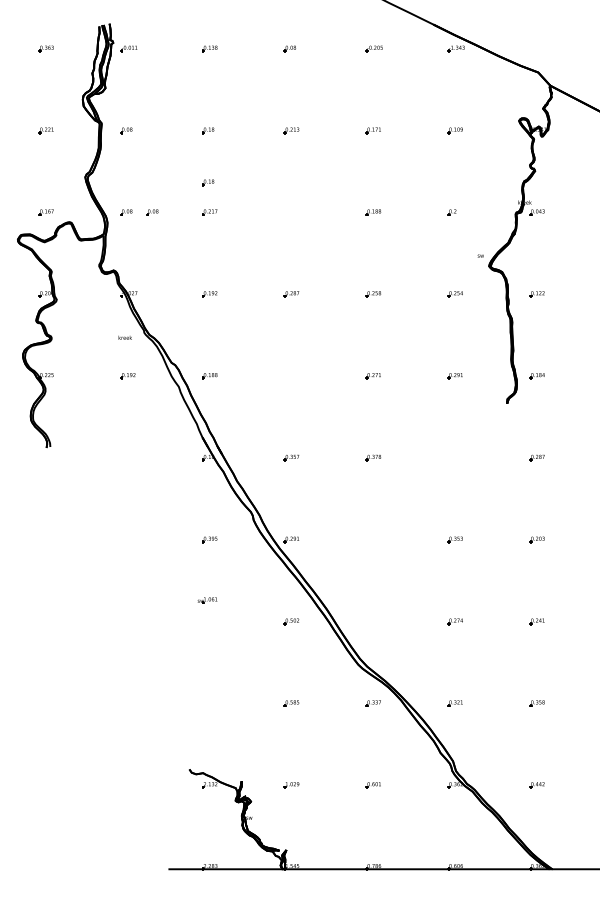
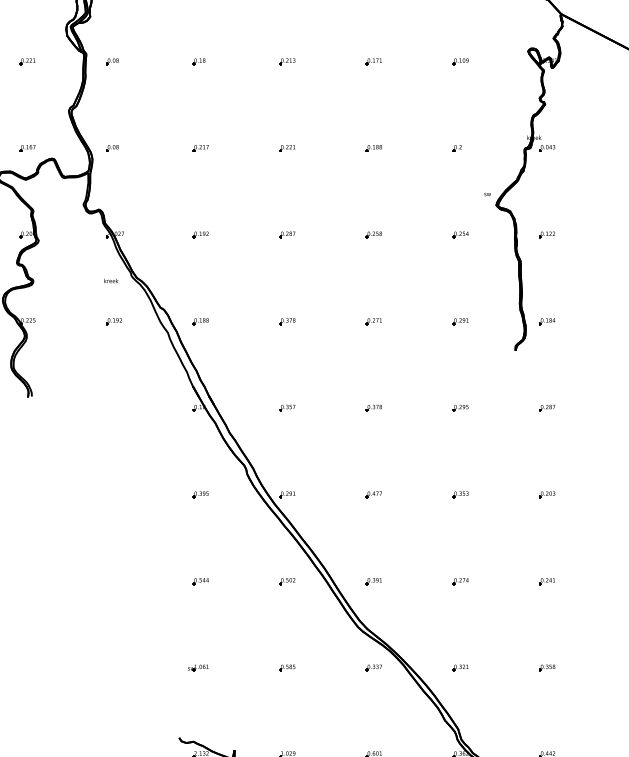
part: (208, 182) -> (199, 116), removed
part: (152, 212) -> (140, 148), removed
part: (290, 212) -> (286, 148), added
part: (291, 376) -> (287, 321), added
part: (454, 457) -> (459, 407), added
part: (372, 539) -> (372, 494), added
part: (207, 600) -> (198, 668), moved
part: (209, 621) -> (200, 581), added
part: (372, 621) -> (372, 581), added

